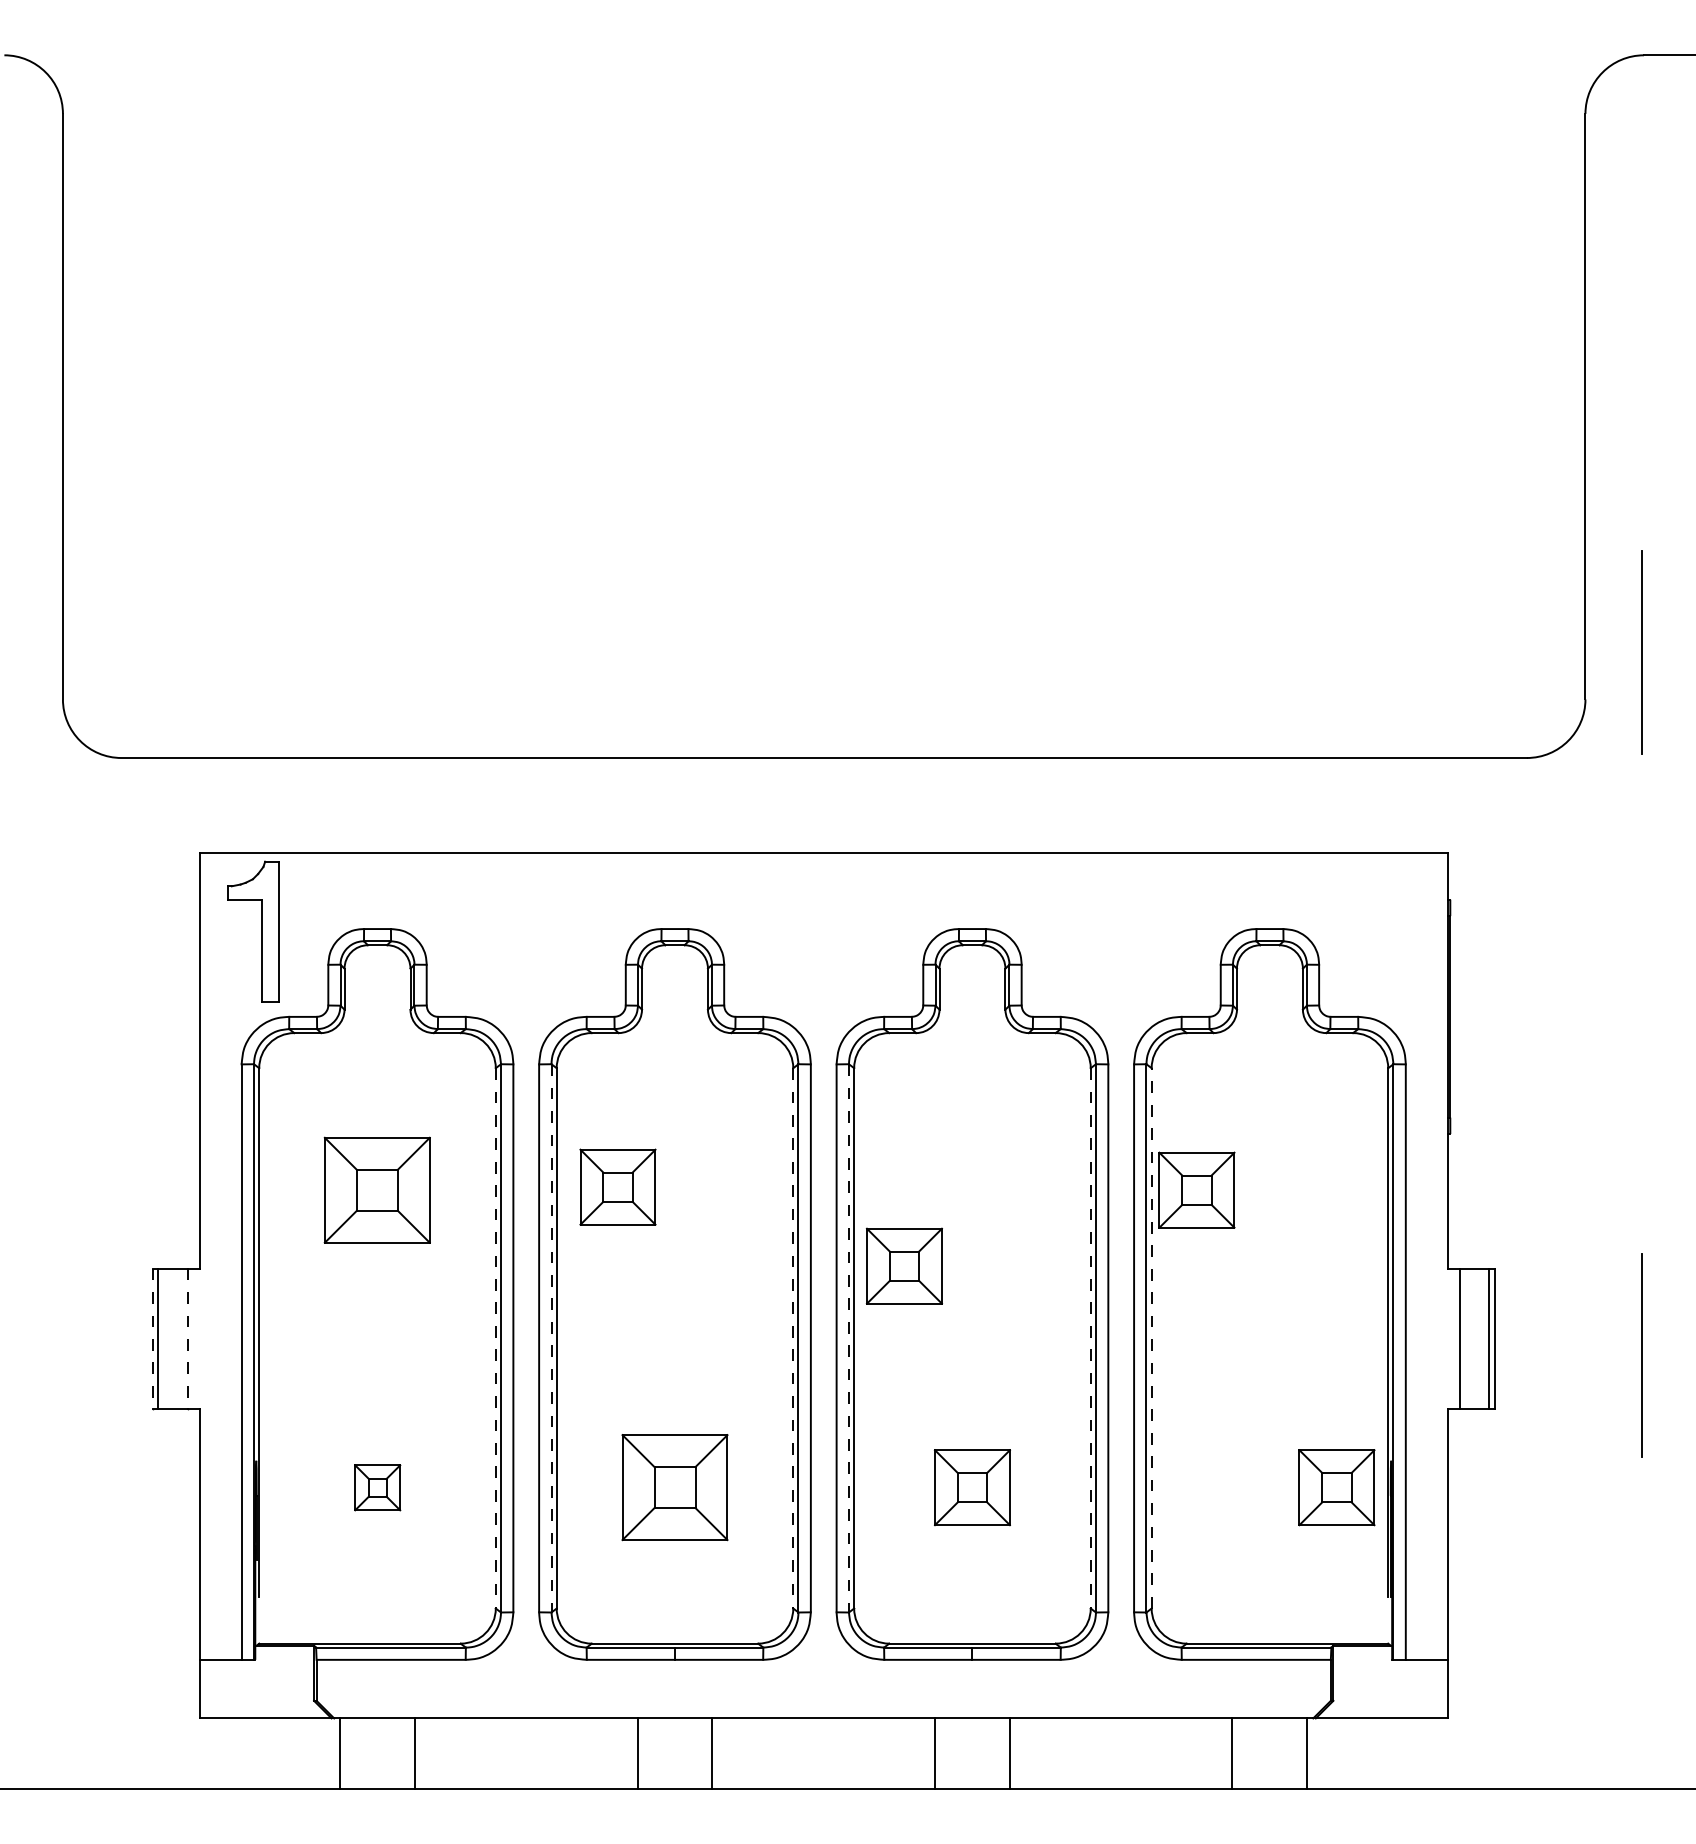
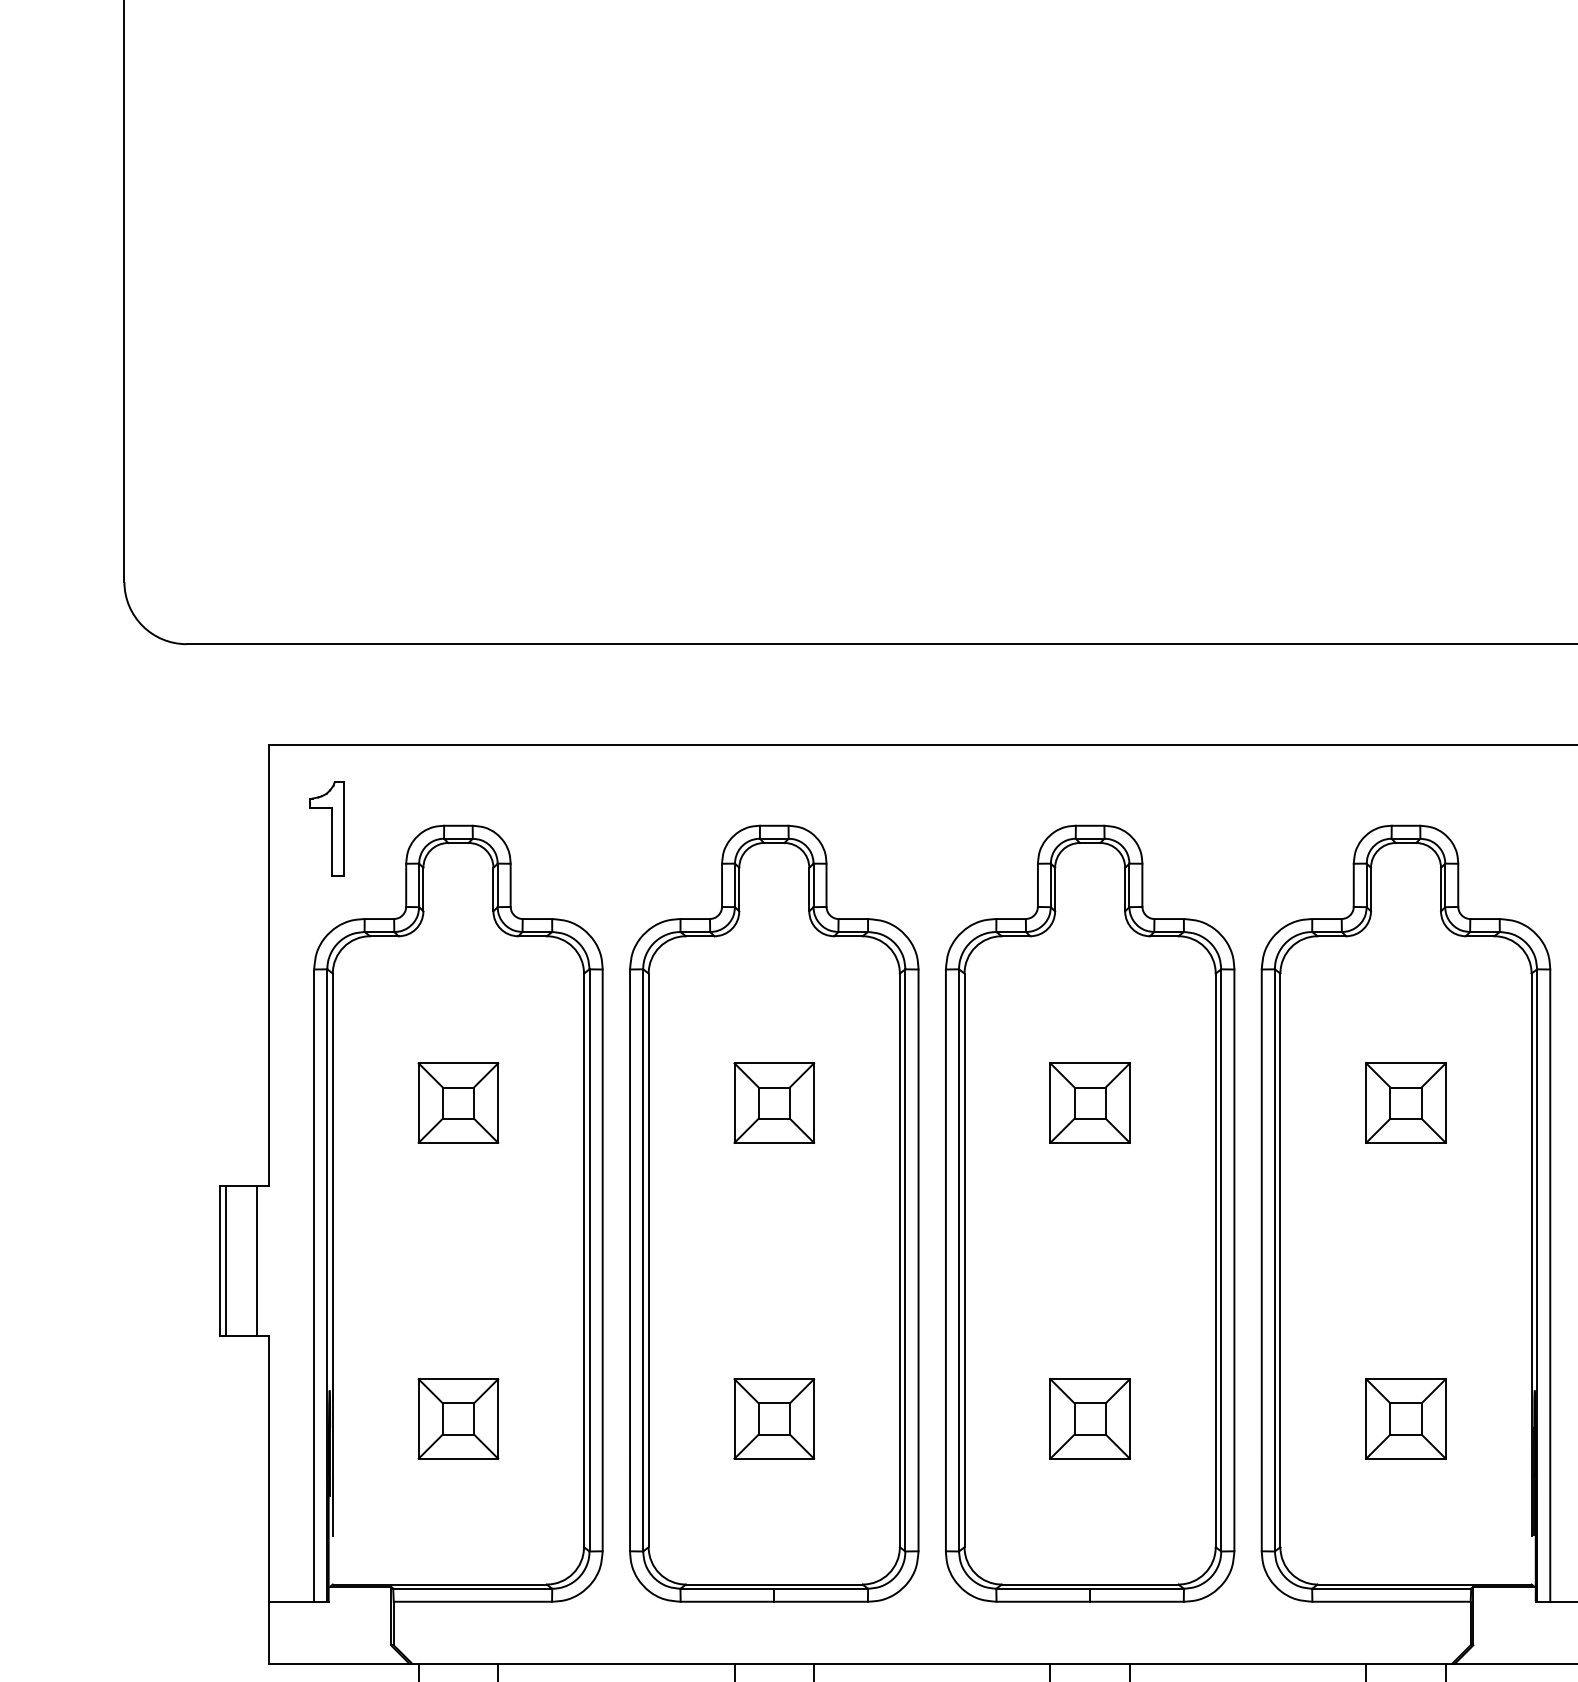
part: (253, 931) -> (326, 828), size x0.62
part: (617, 1186) -> (773, 1102), moved
part: (377, 1189) -> (458, 1102), size x0.71
part: (1196, 1189) -> (1405, 1102), moved
part: (903, 1265) -> (1089, 1102), moved
line: (1151, 1337) -> (1280, 1259), dashed -> solid
line: (495, 1338) -> (583, 1260), dashed -> solid
line: (551, 1338) -> (643, 1260), dashed -> solid
line: (793, 1338) -> (900, 1260), dashed -> solid
line: (848, 1338) -> (958, 1260), dashed -> solid
line: (1090, 1338) -> (1215, 1260), dashed -> solid
line: (152, 1339) -> (219, 1261), dashed -> solid
line: (187, 1339) -> (256, 1261), dashed -> solid
part: (377, 1487) -> (458, 1418), size x1.67
part: (674, 1487) -> (773, 1418), size x0.71
part: (1336, 1487) -> (1405, 1418), moved

